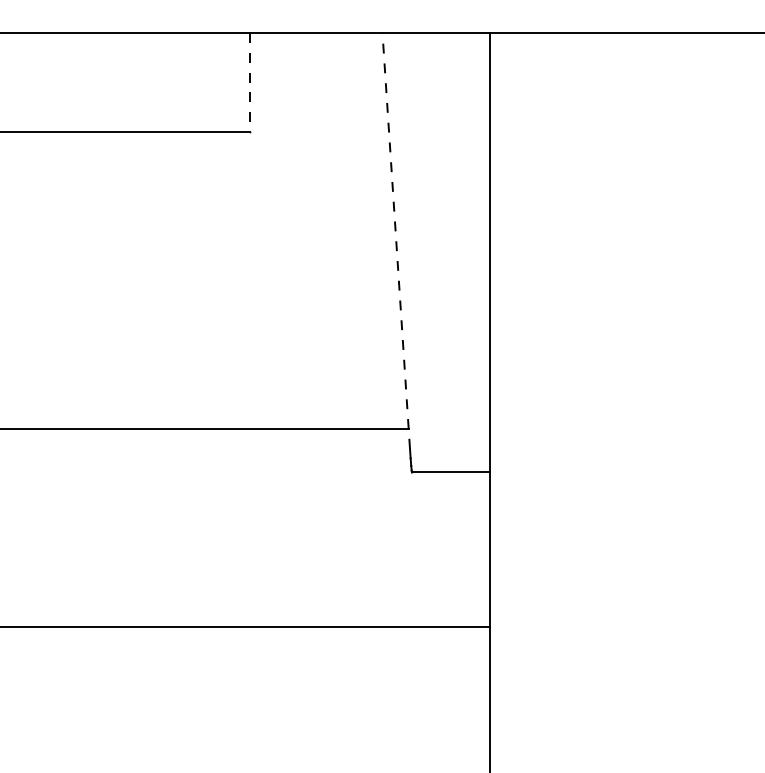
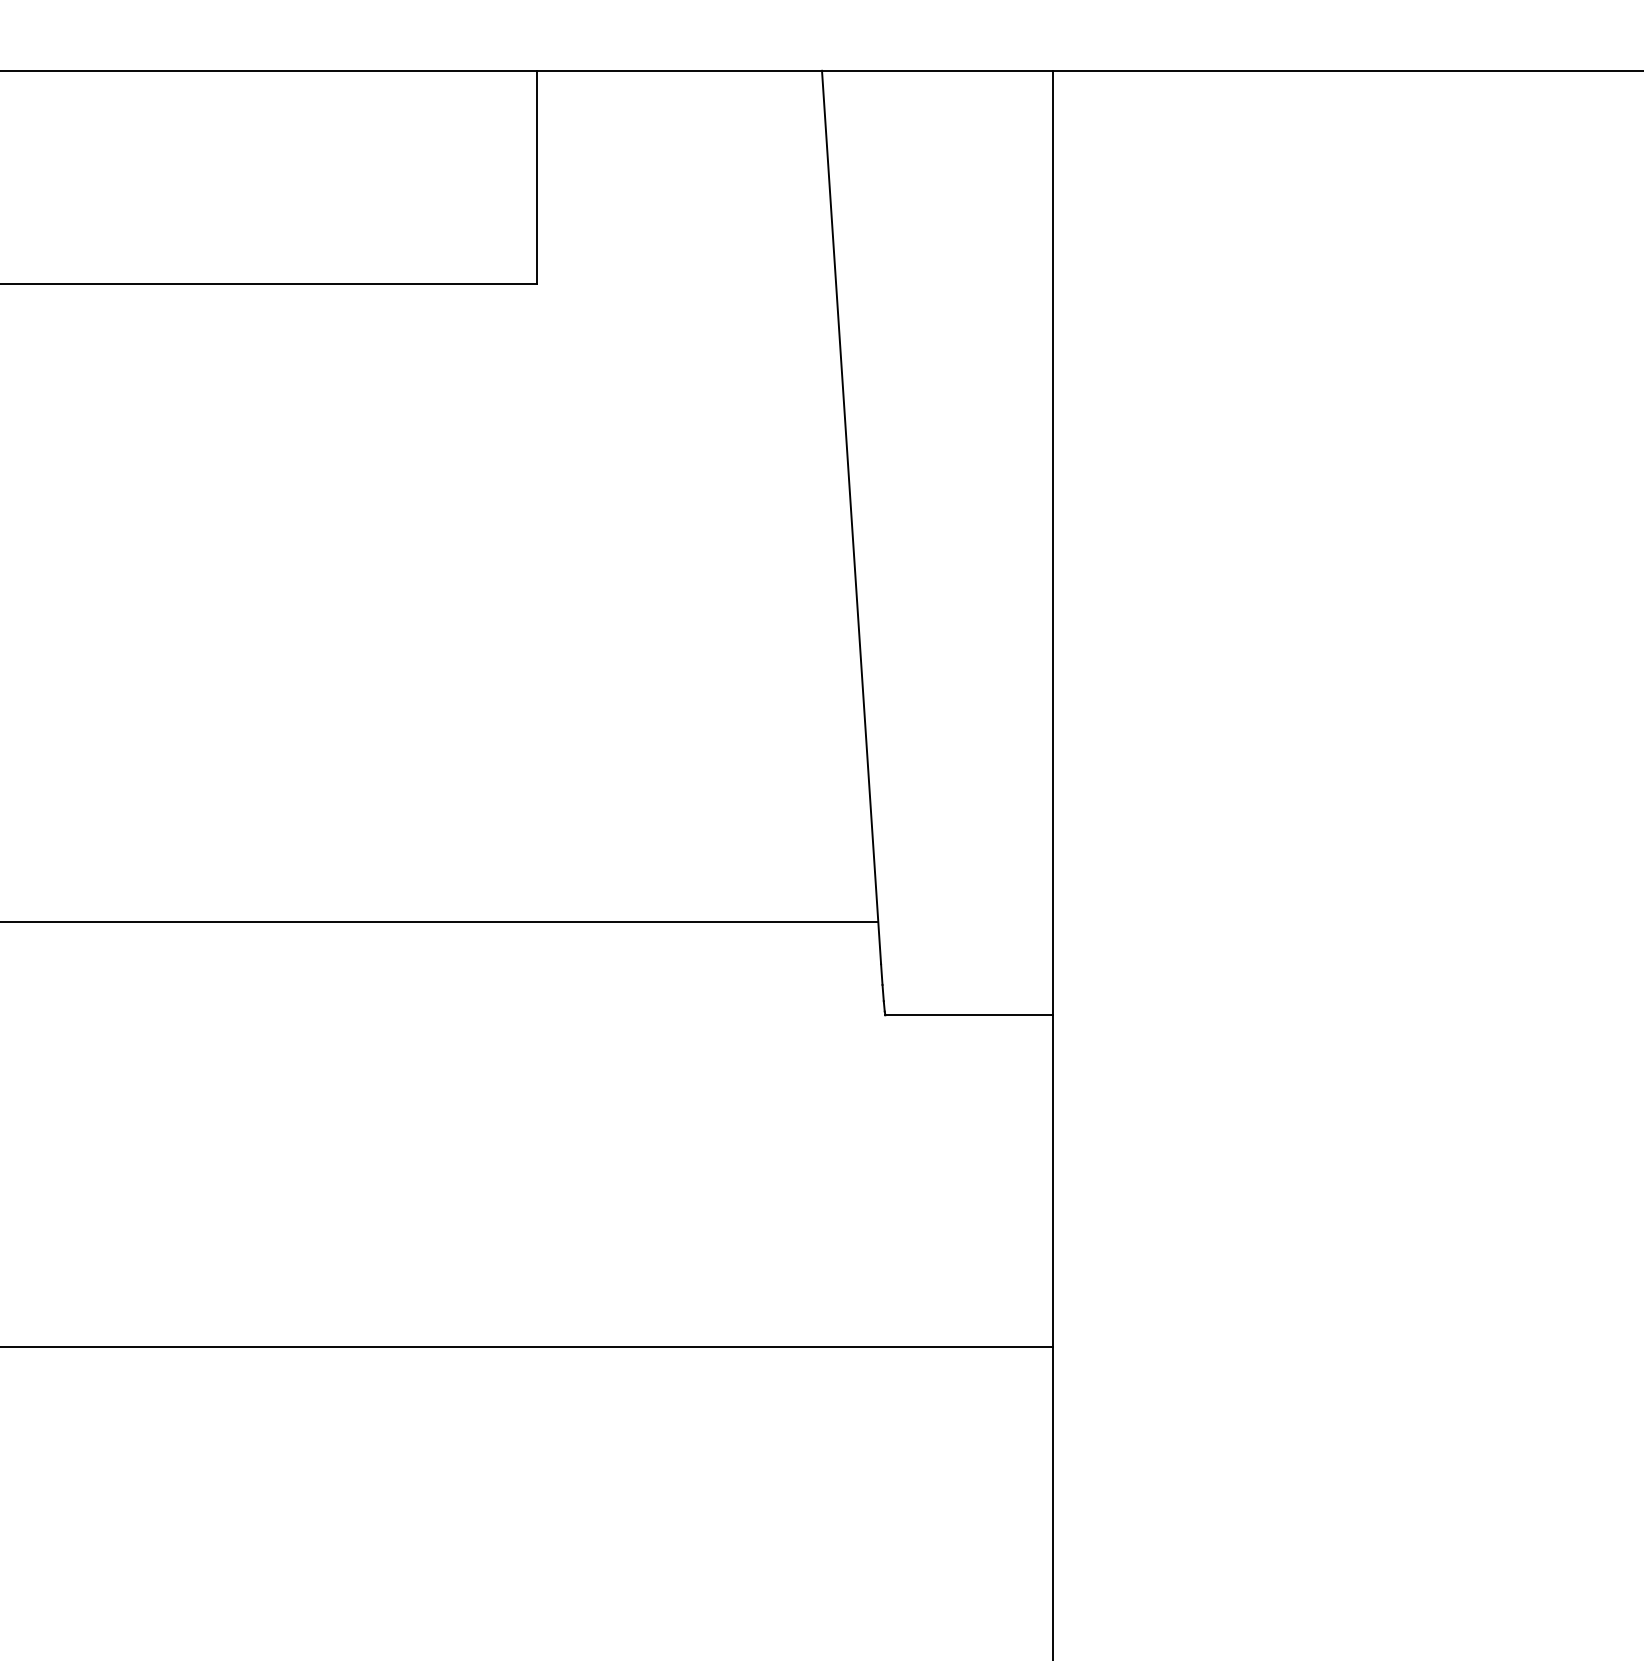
line: (249, 83) -> (536, 179), dashed -> solid
line: (396, 240) -> (852, 516), dashed -> solid

